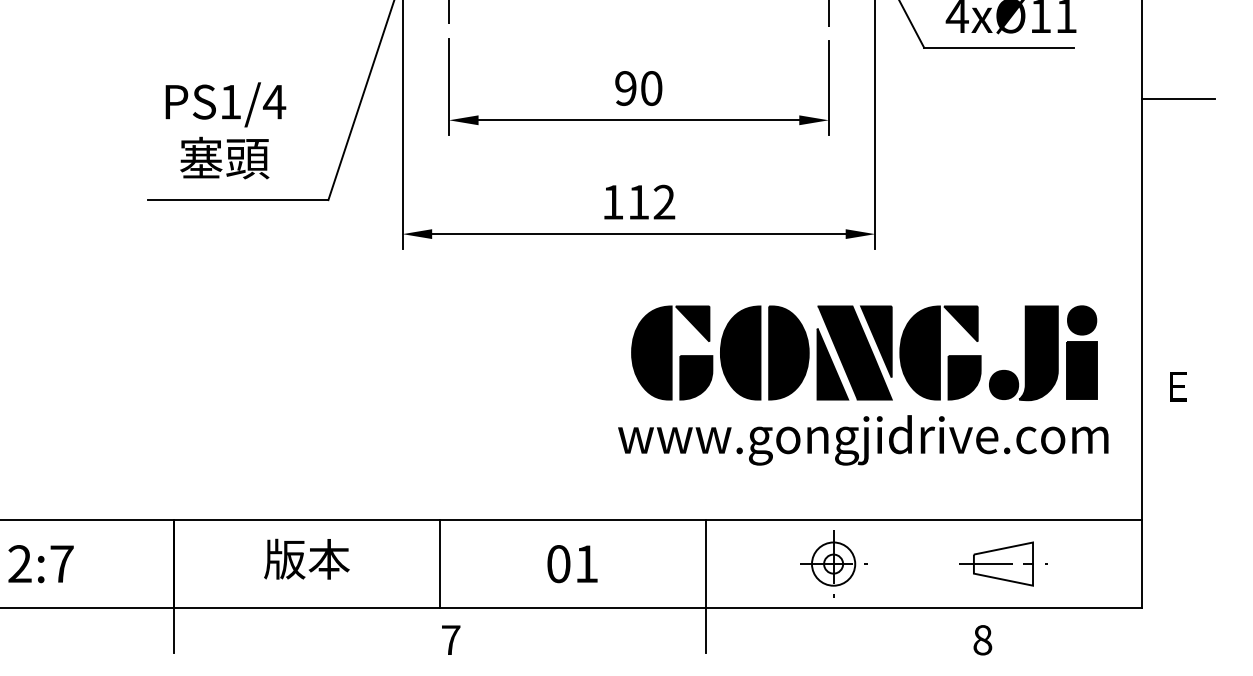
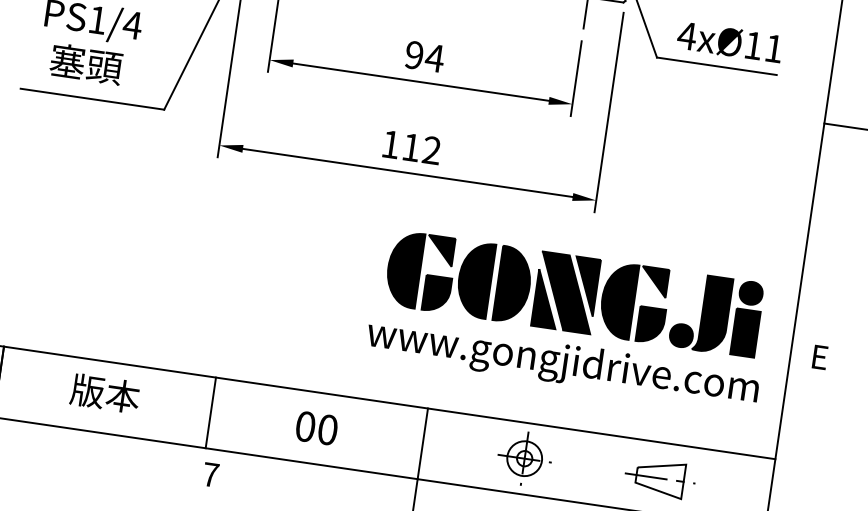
text: (651, 88) -> (434, 58), 90 -> 94
text: (586, 564) -> (327, 430), 01 -> 00

